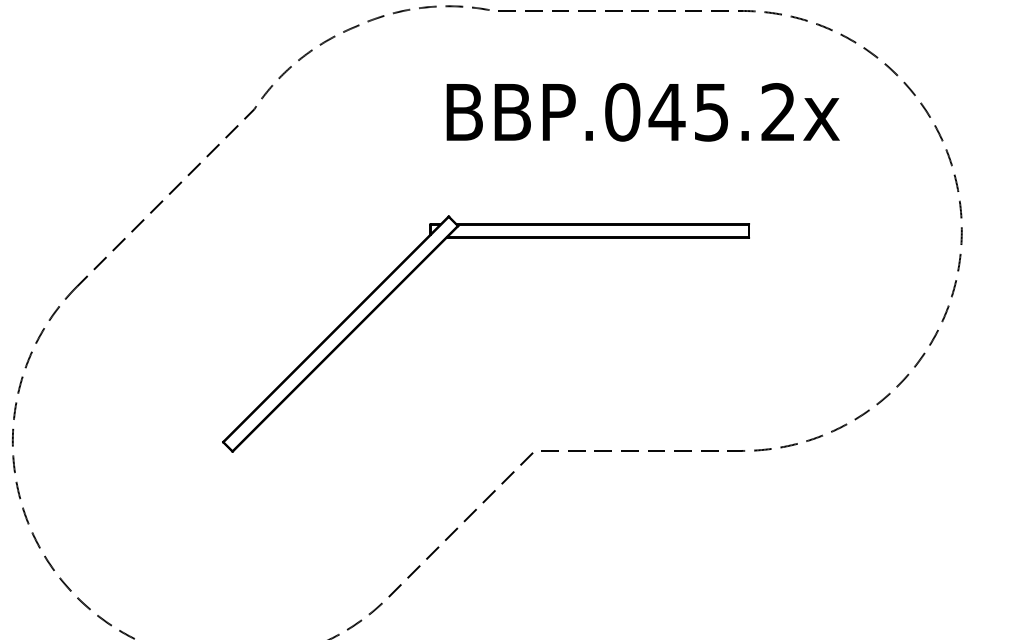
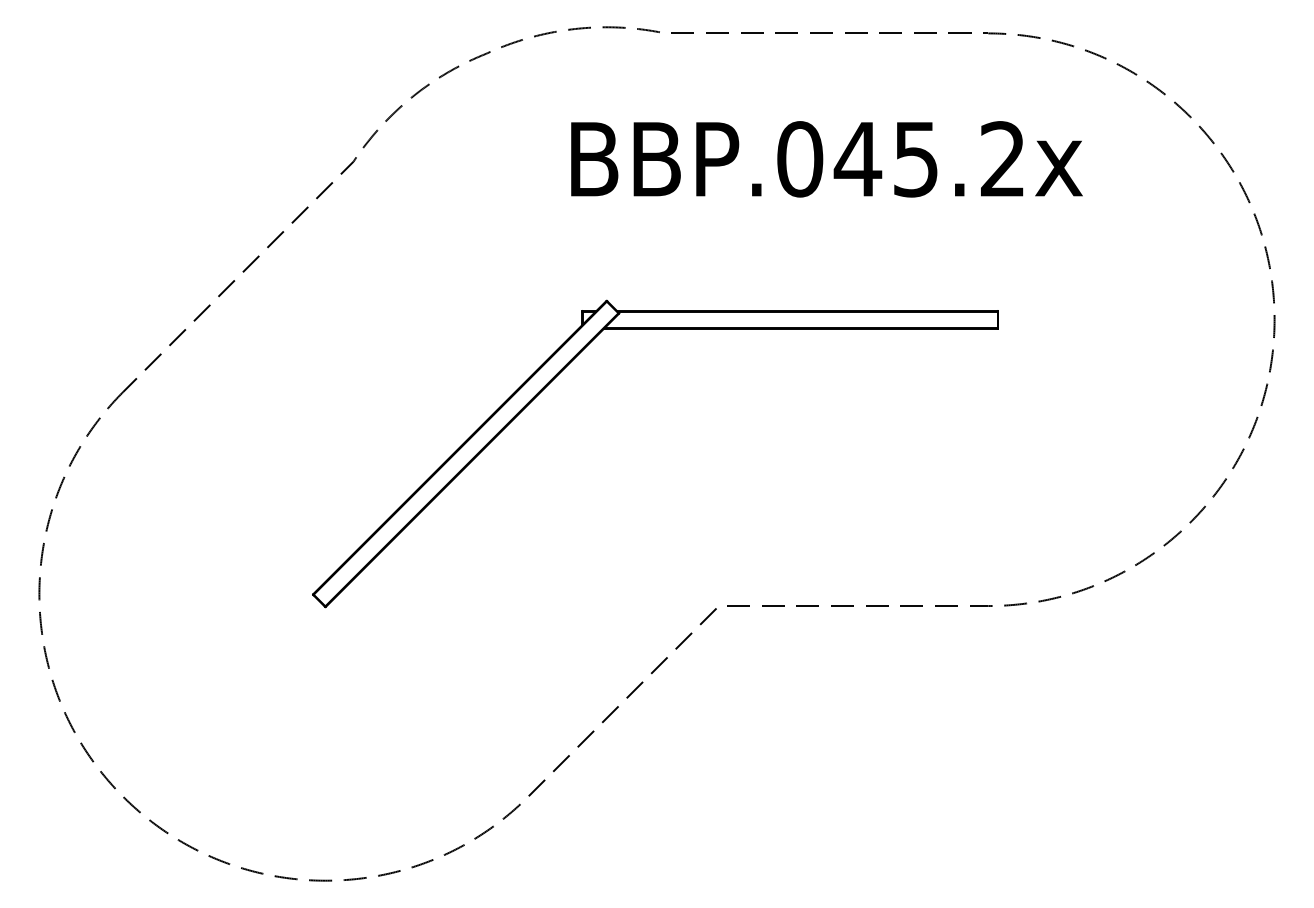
text: (642, 112) -> (826, 159), moved

